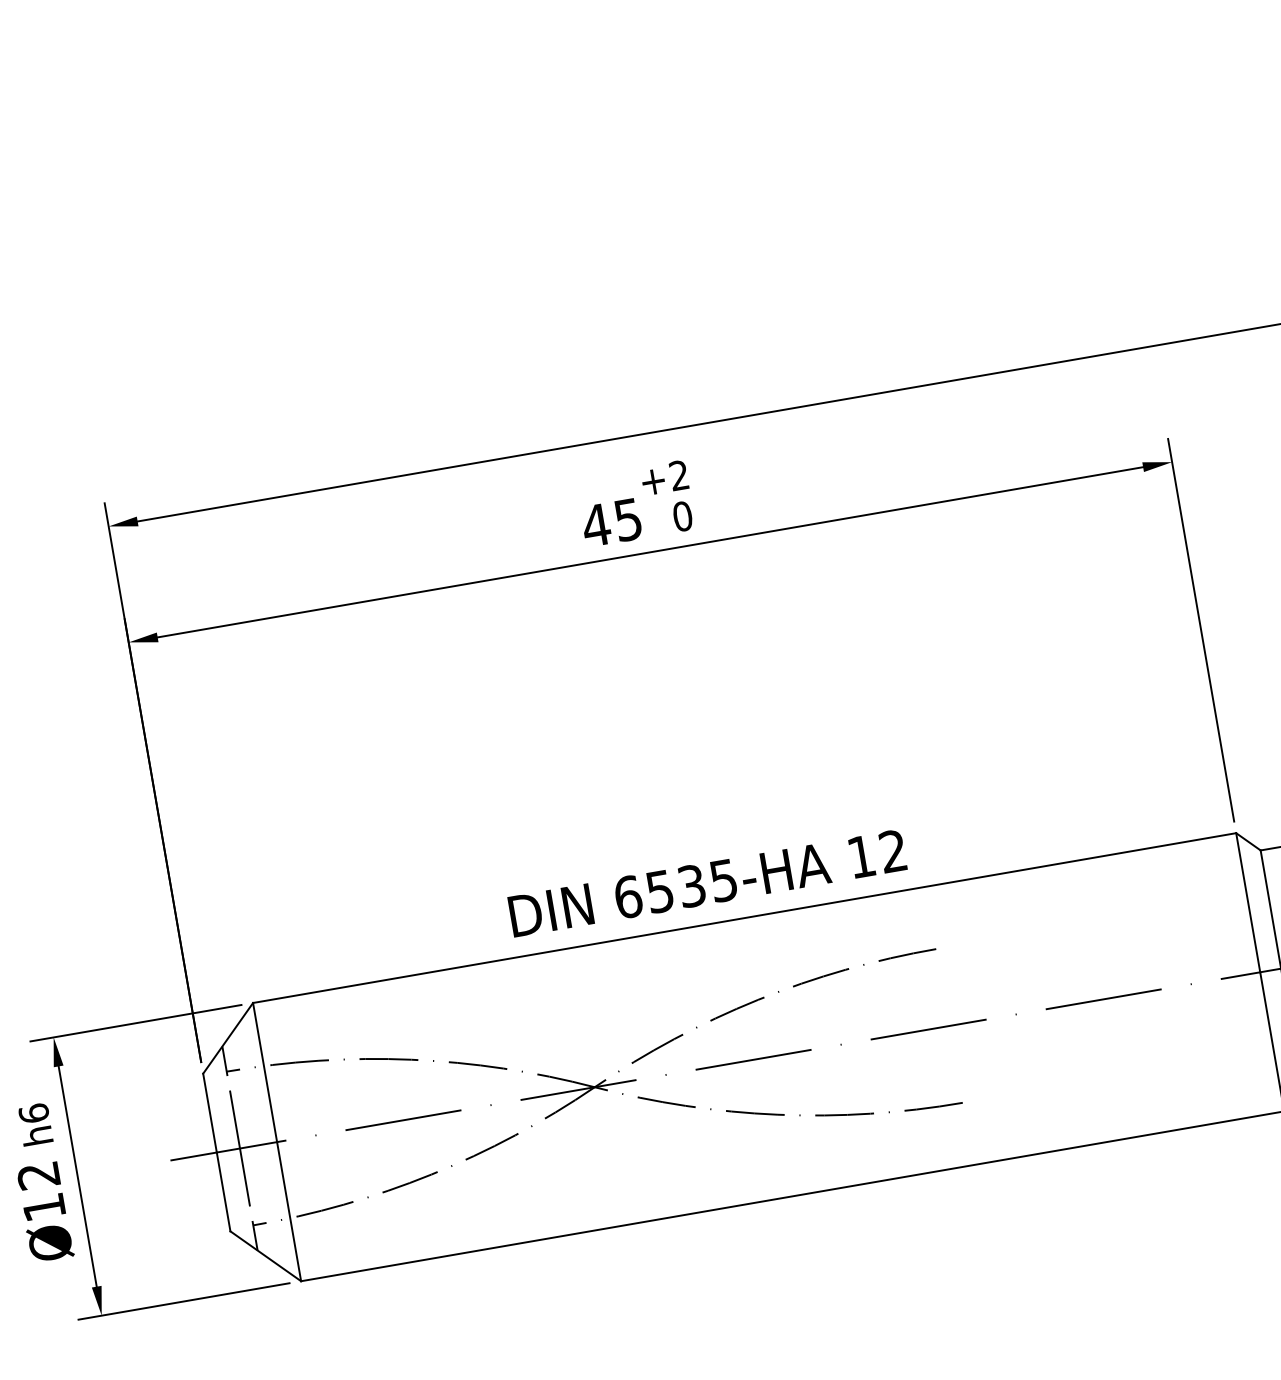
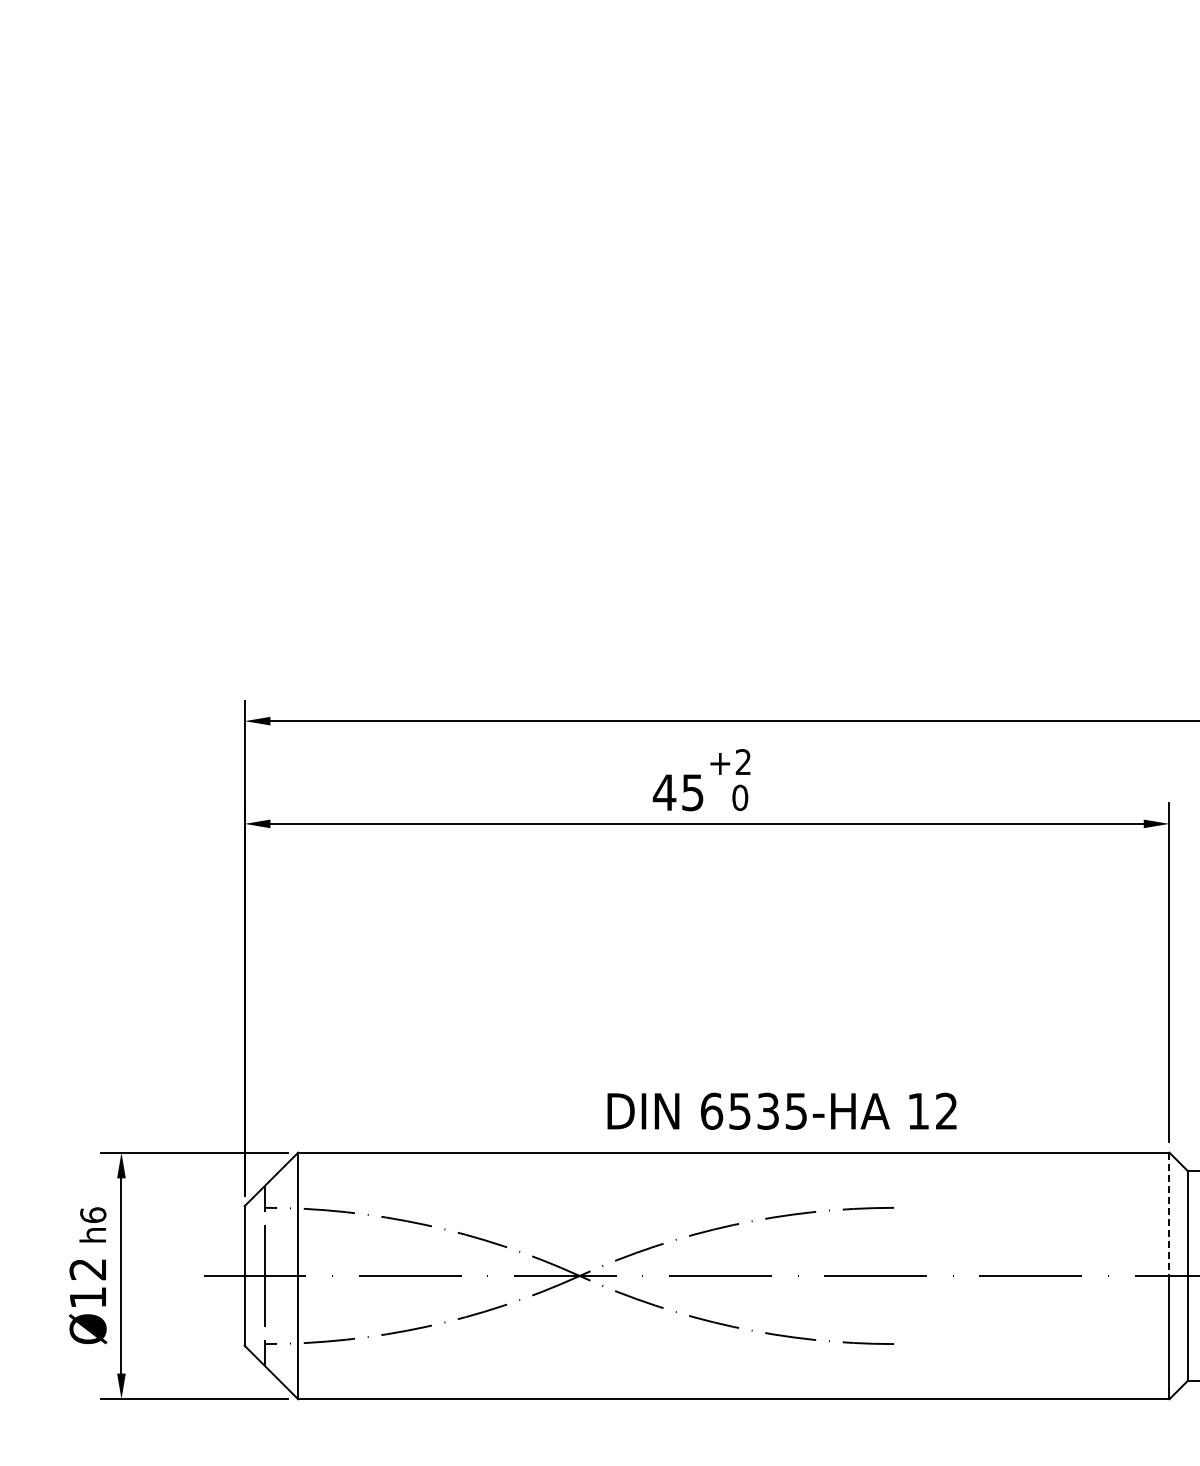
text: (706, 882) -> (781, 1110), moved
line: (1248, 902) -> (1169, 1214), solid -> dashed

